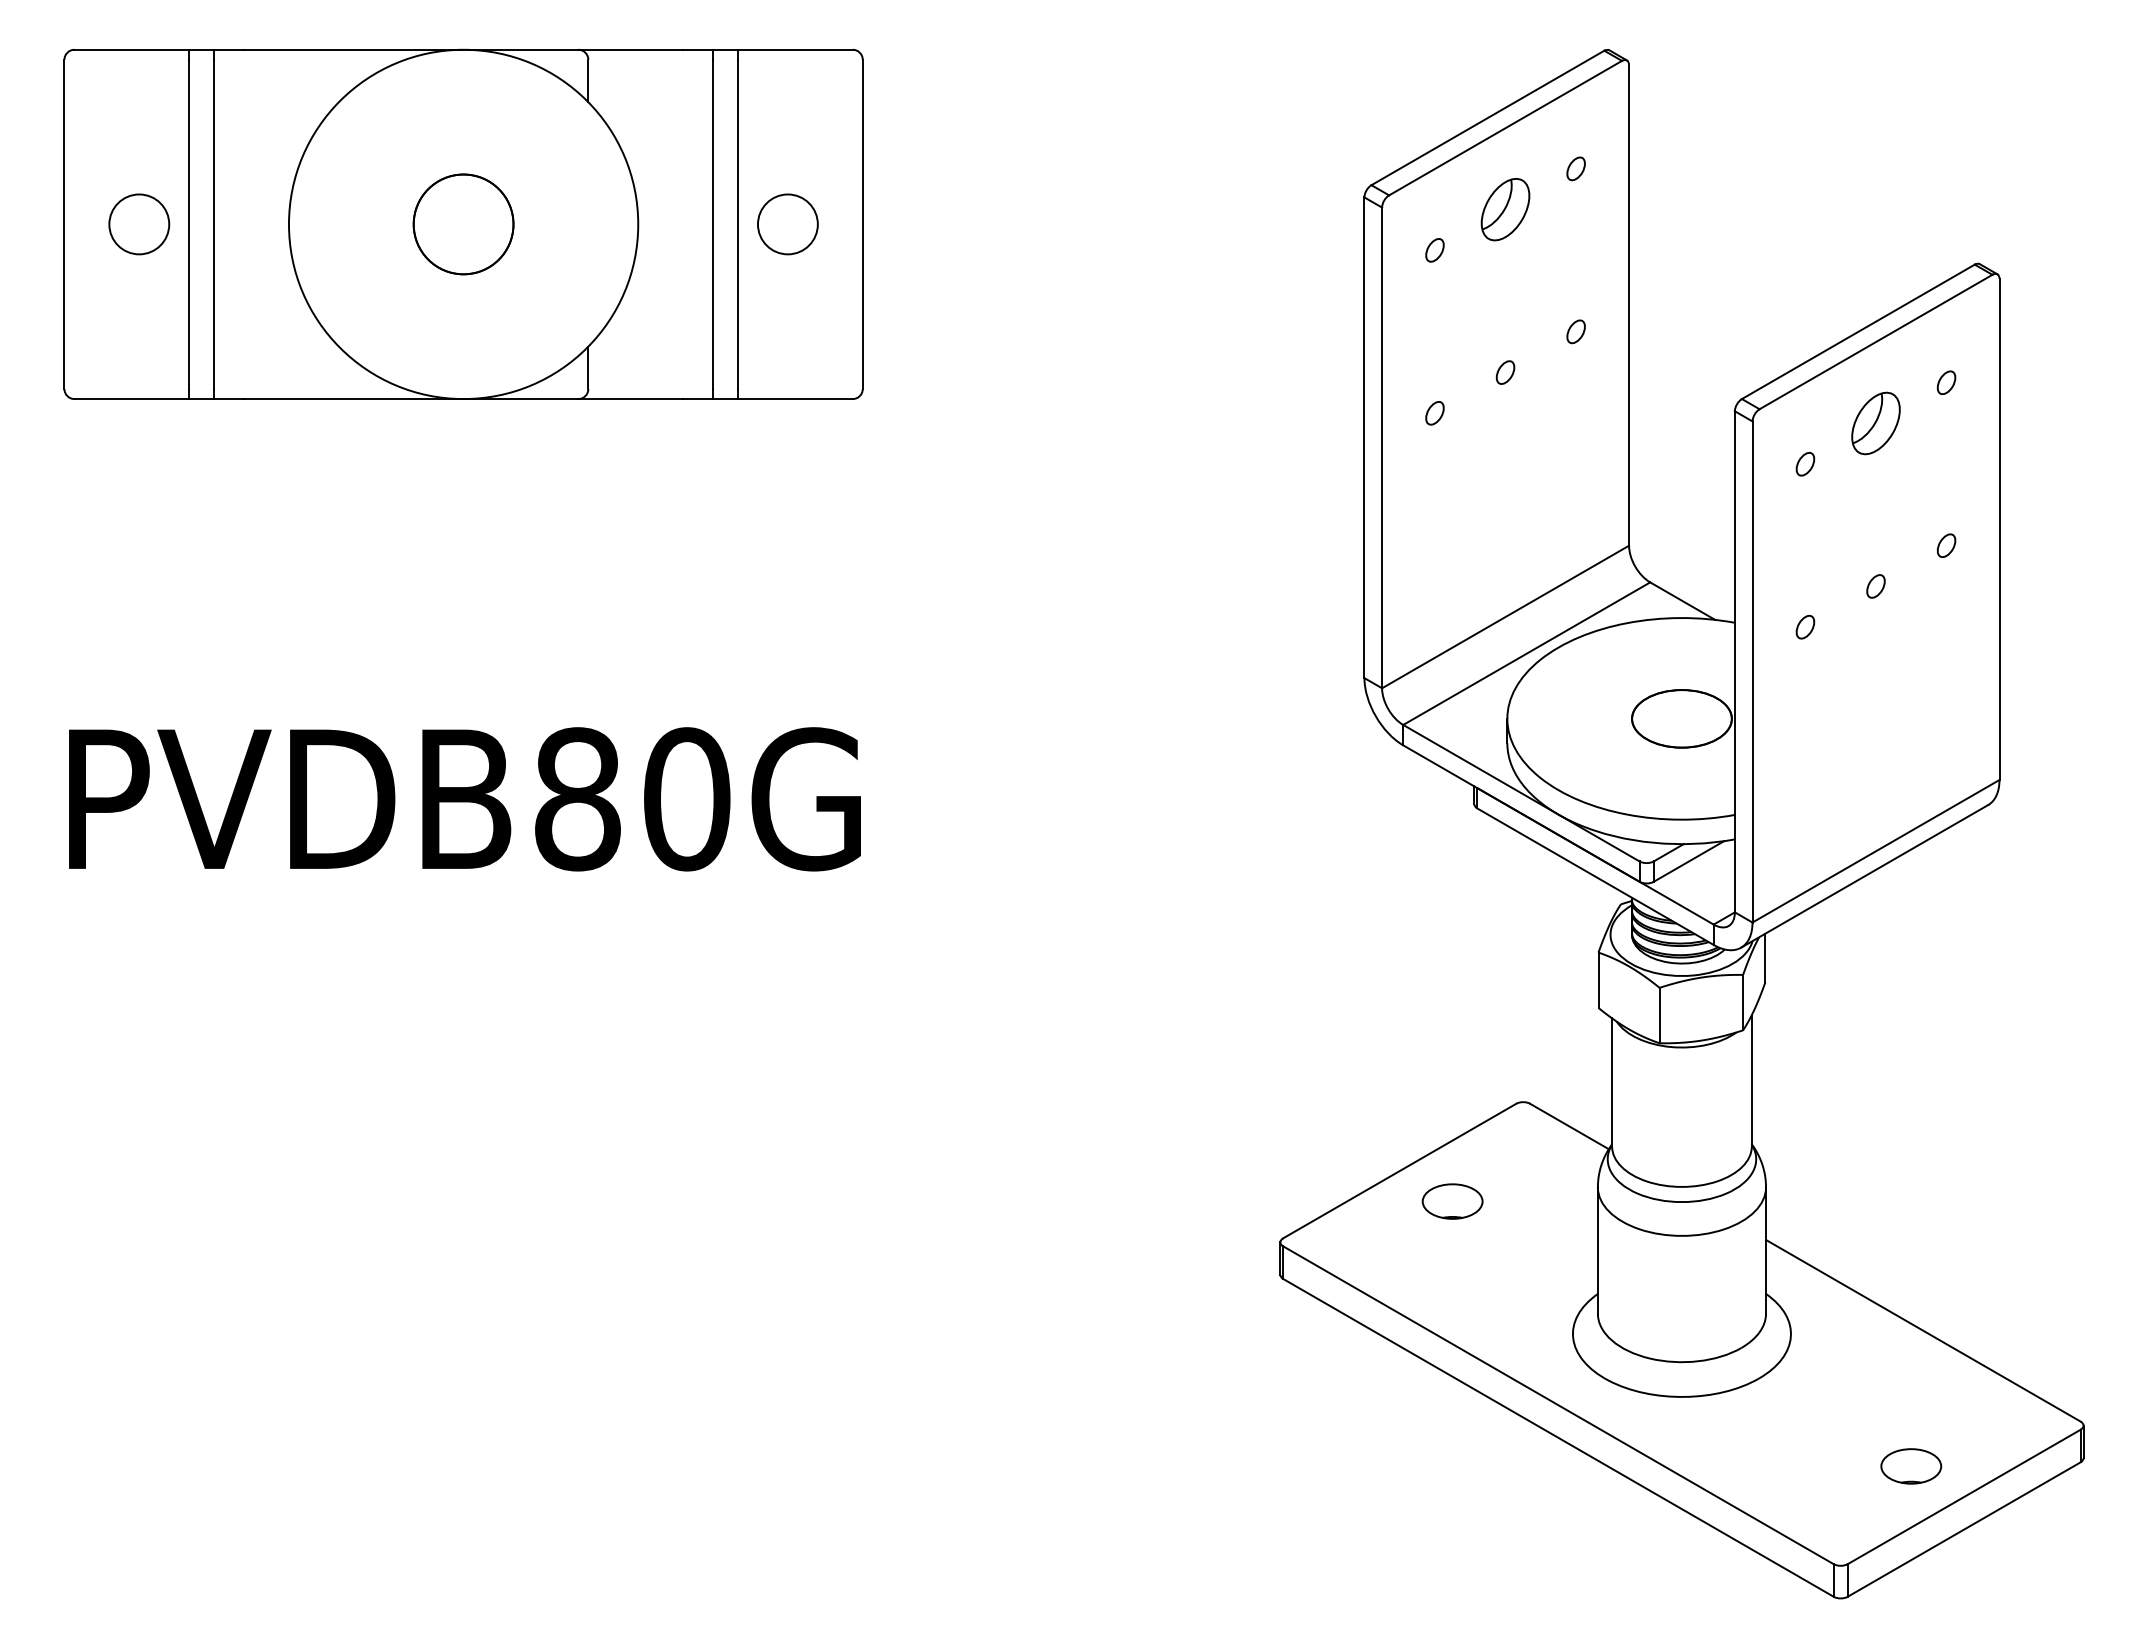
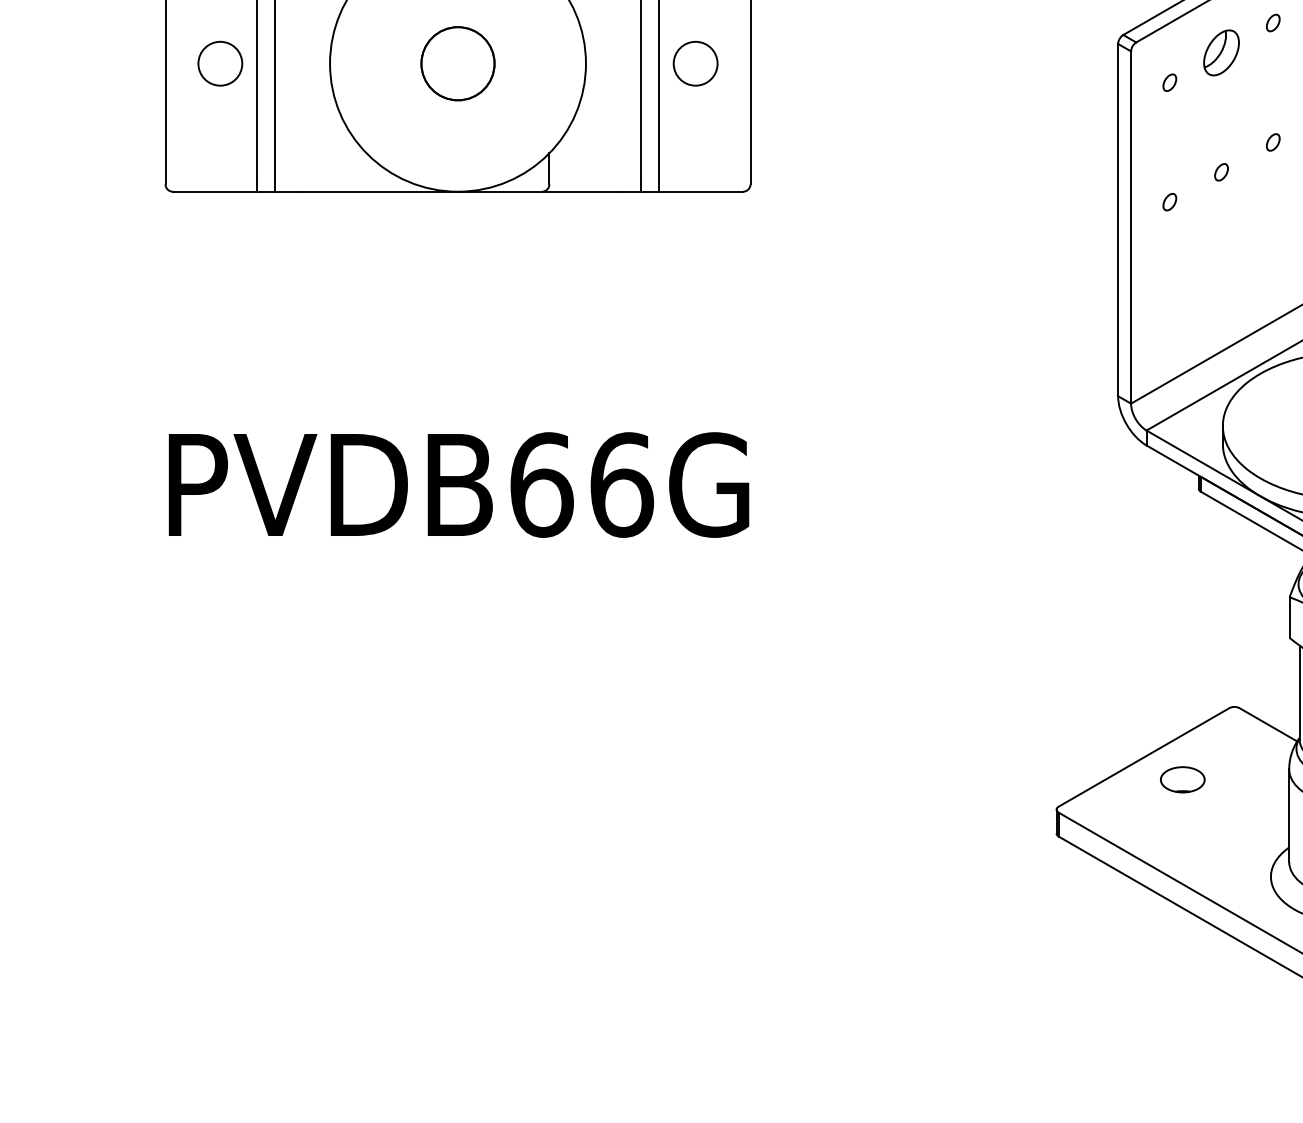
text: (633, 799) -> (582, 485), PVDB80G -> PVDB66G

